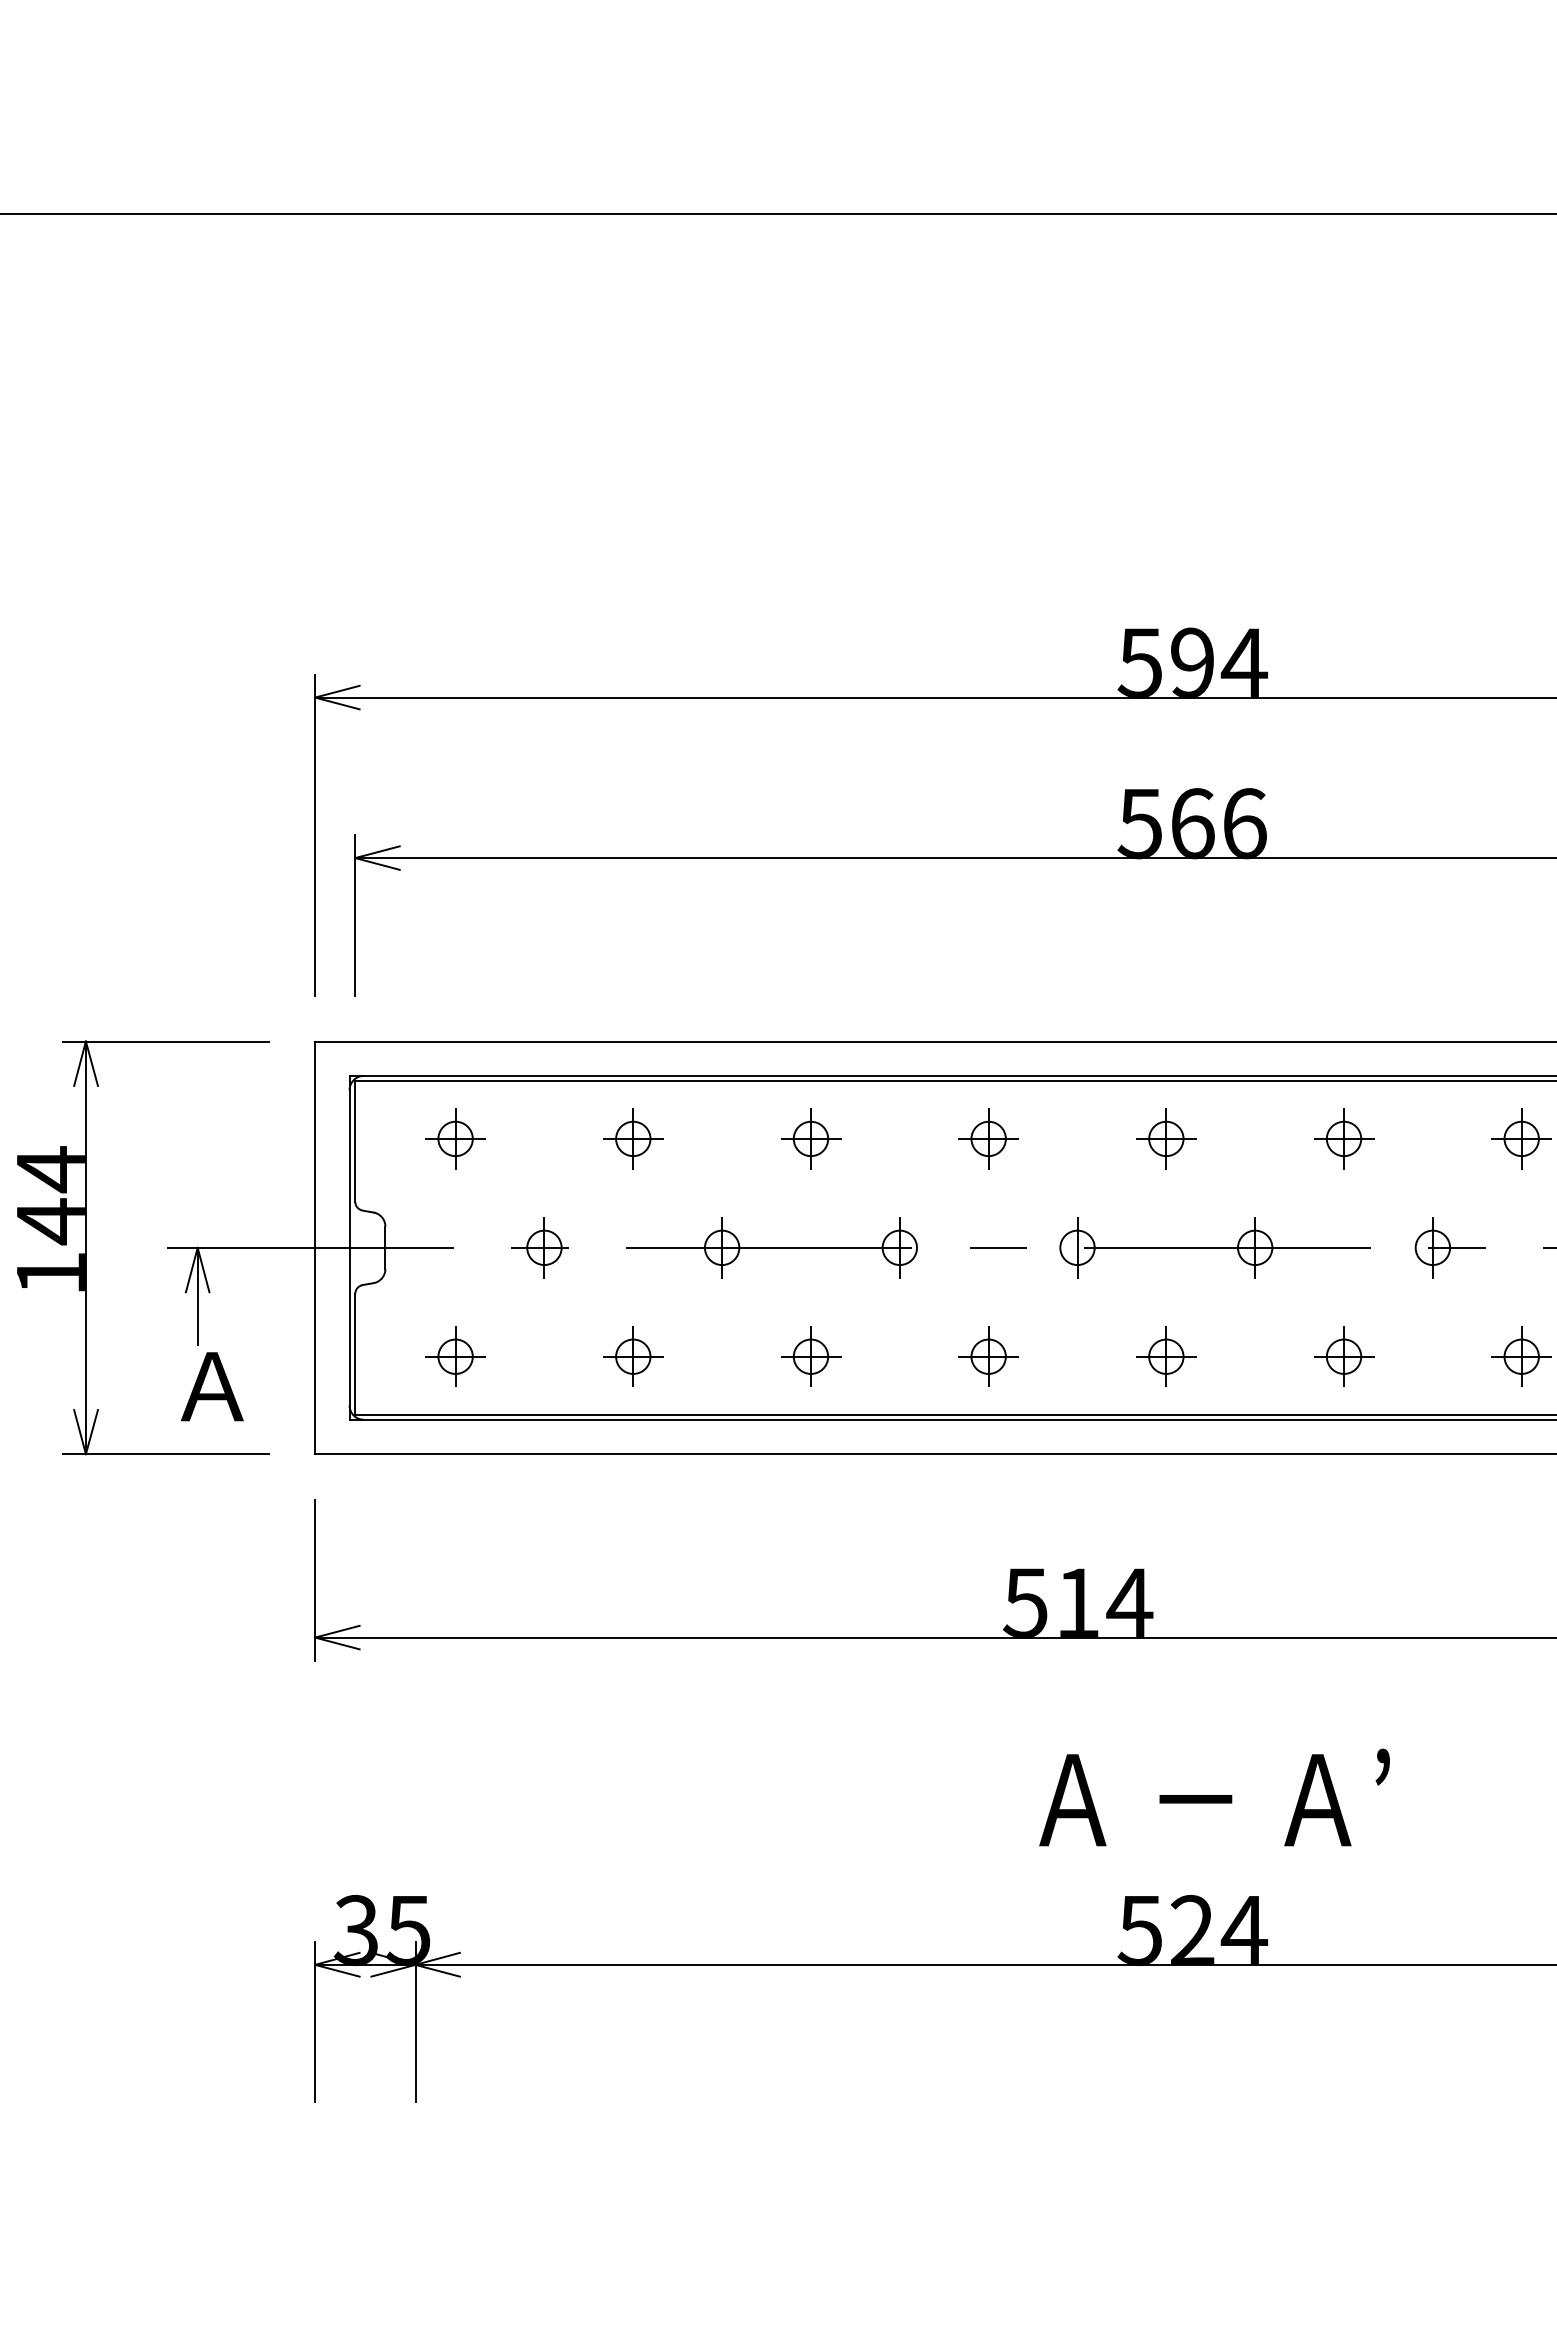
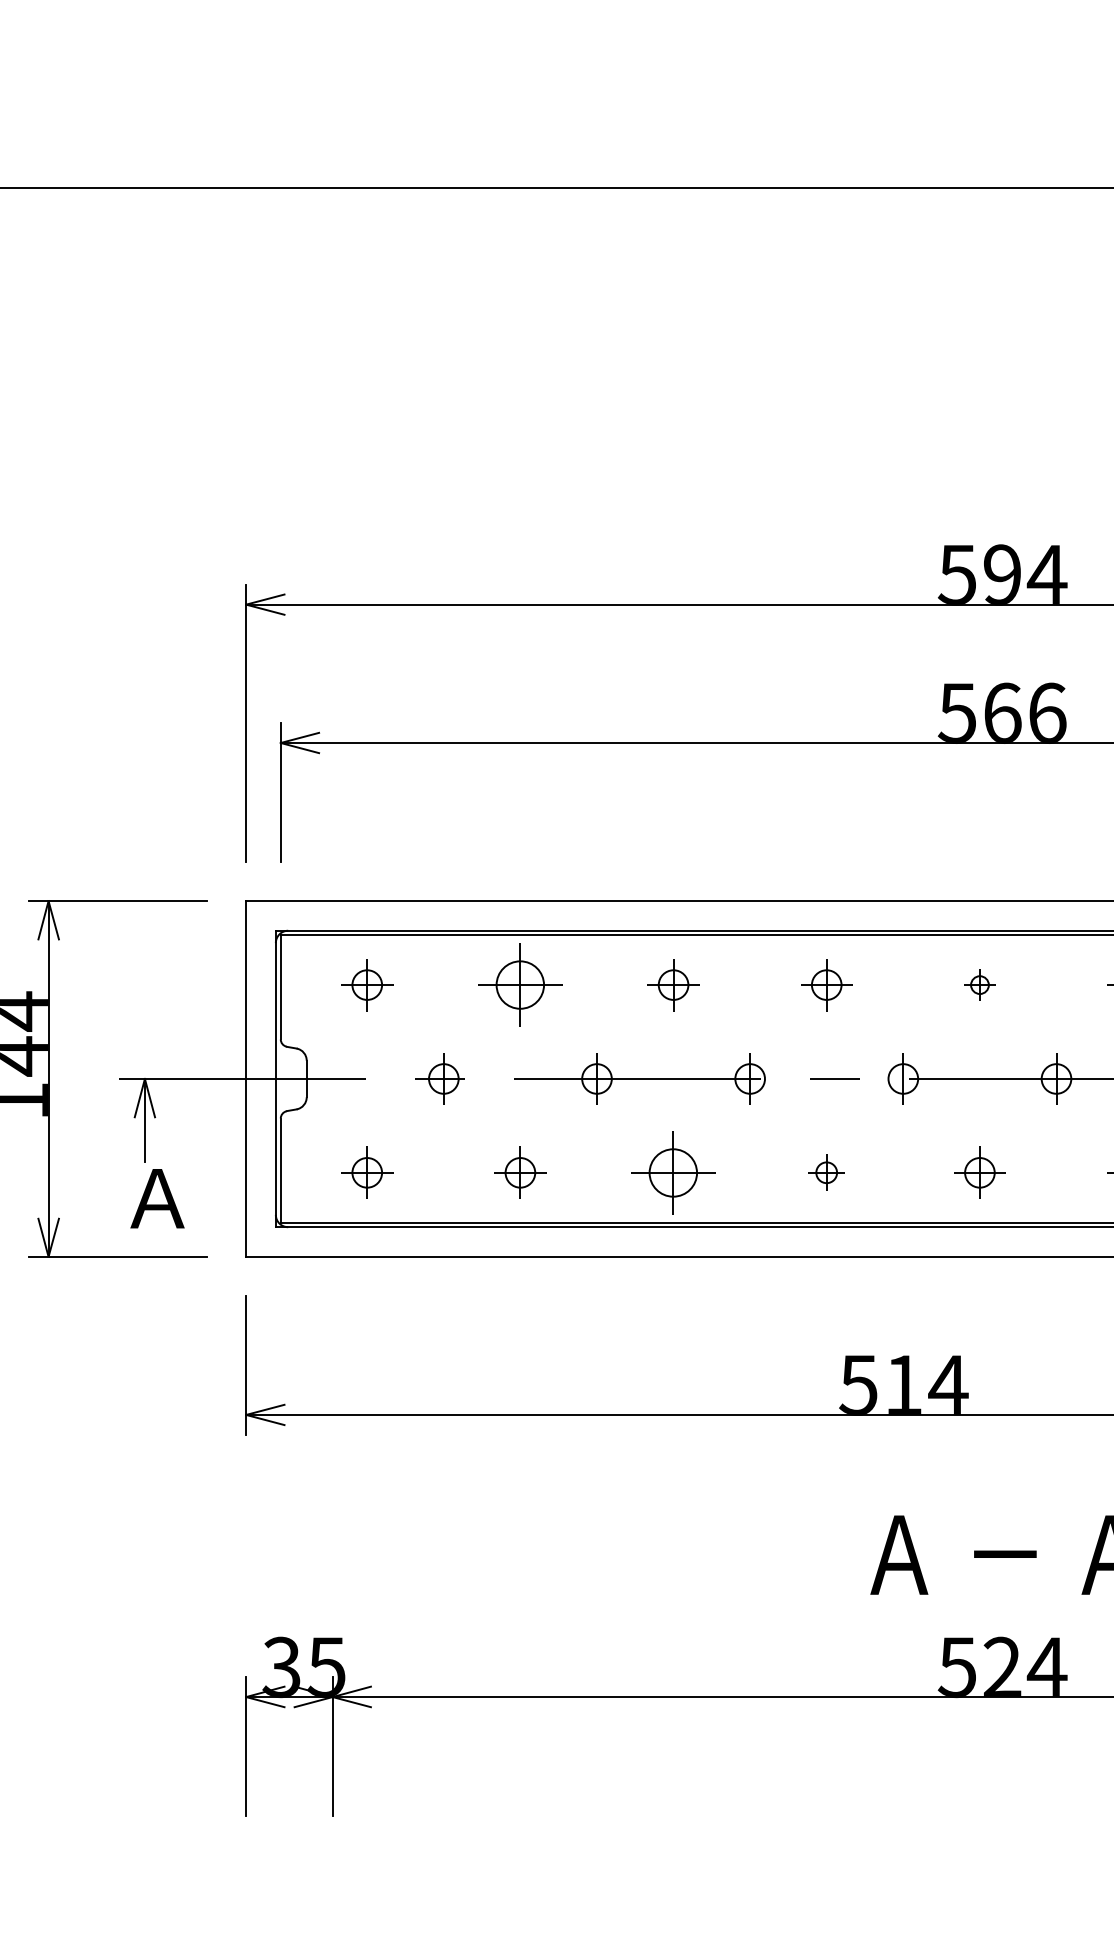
part: (633, 1138) -> (520, 984), size x1.6
part: (1166, 1138) -> (980, 984), size x0.6
part: (811, 1356) -> (674, 1172), size x1.6
part: (988, 1356) -> (826, 1172), size x0.7

